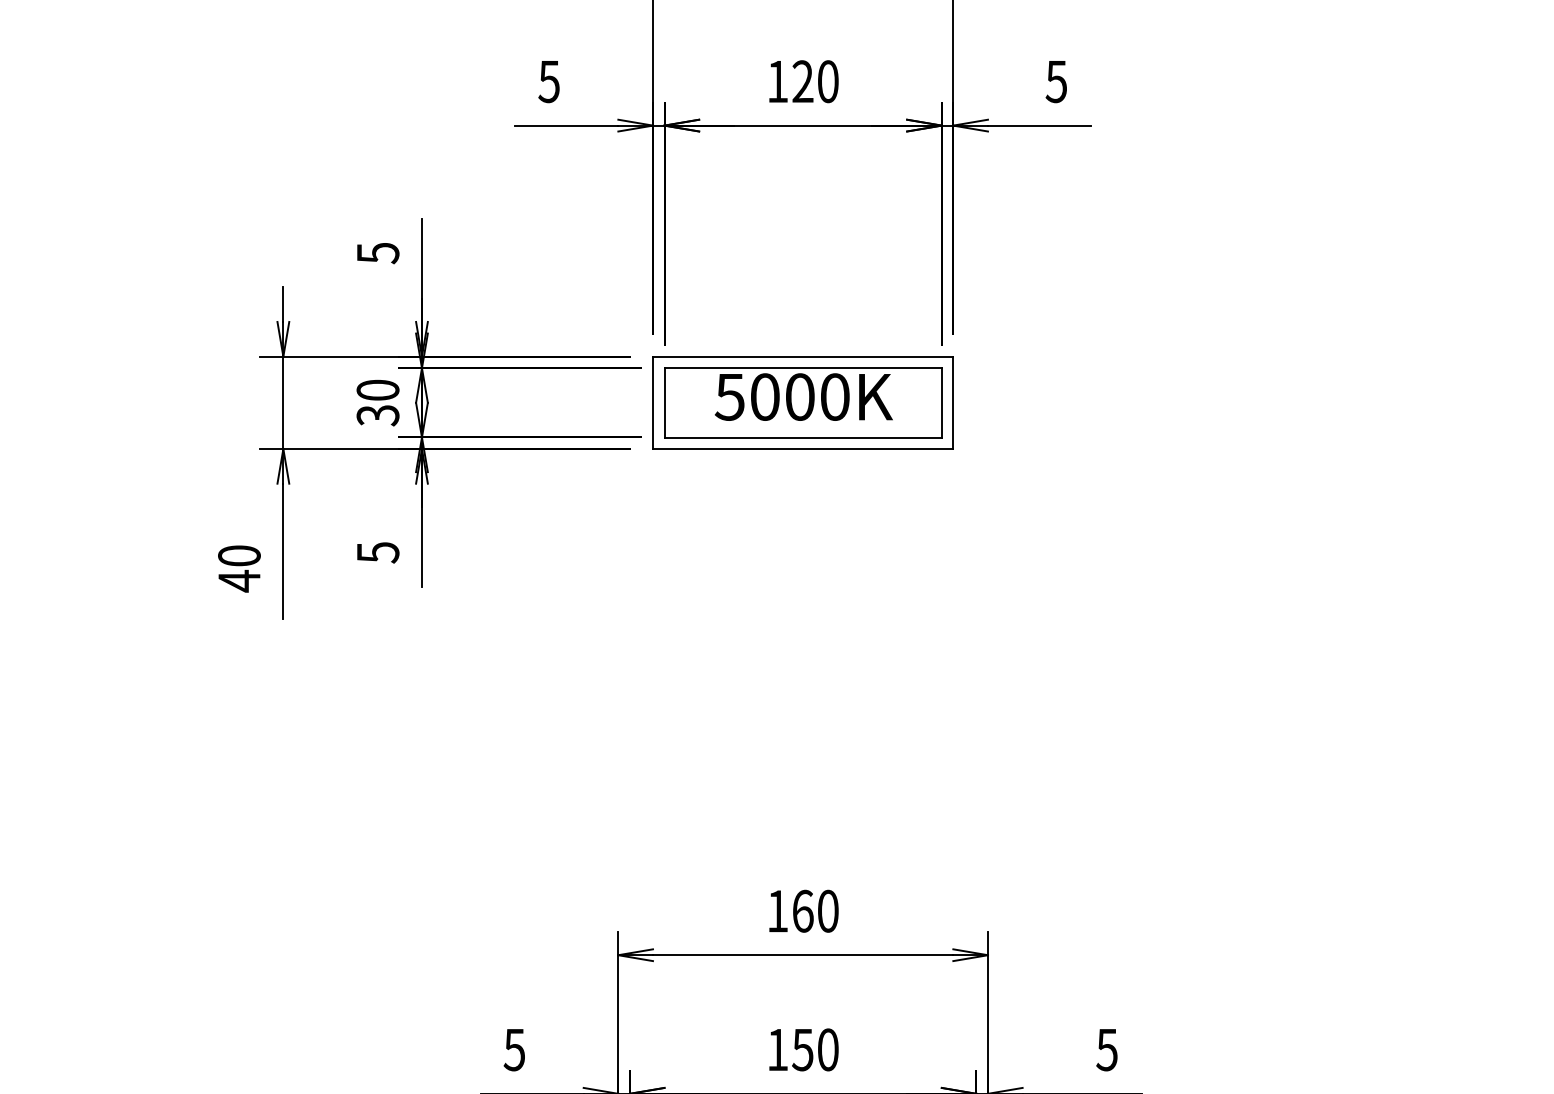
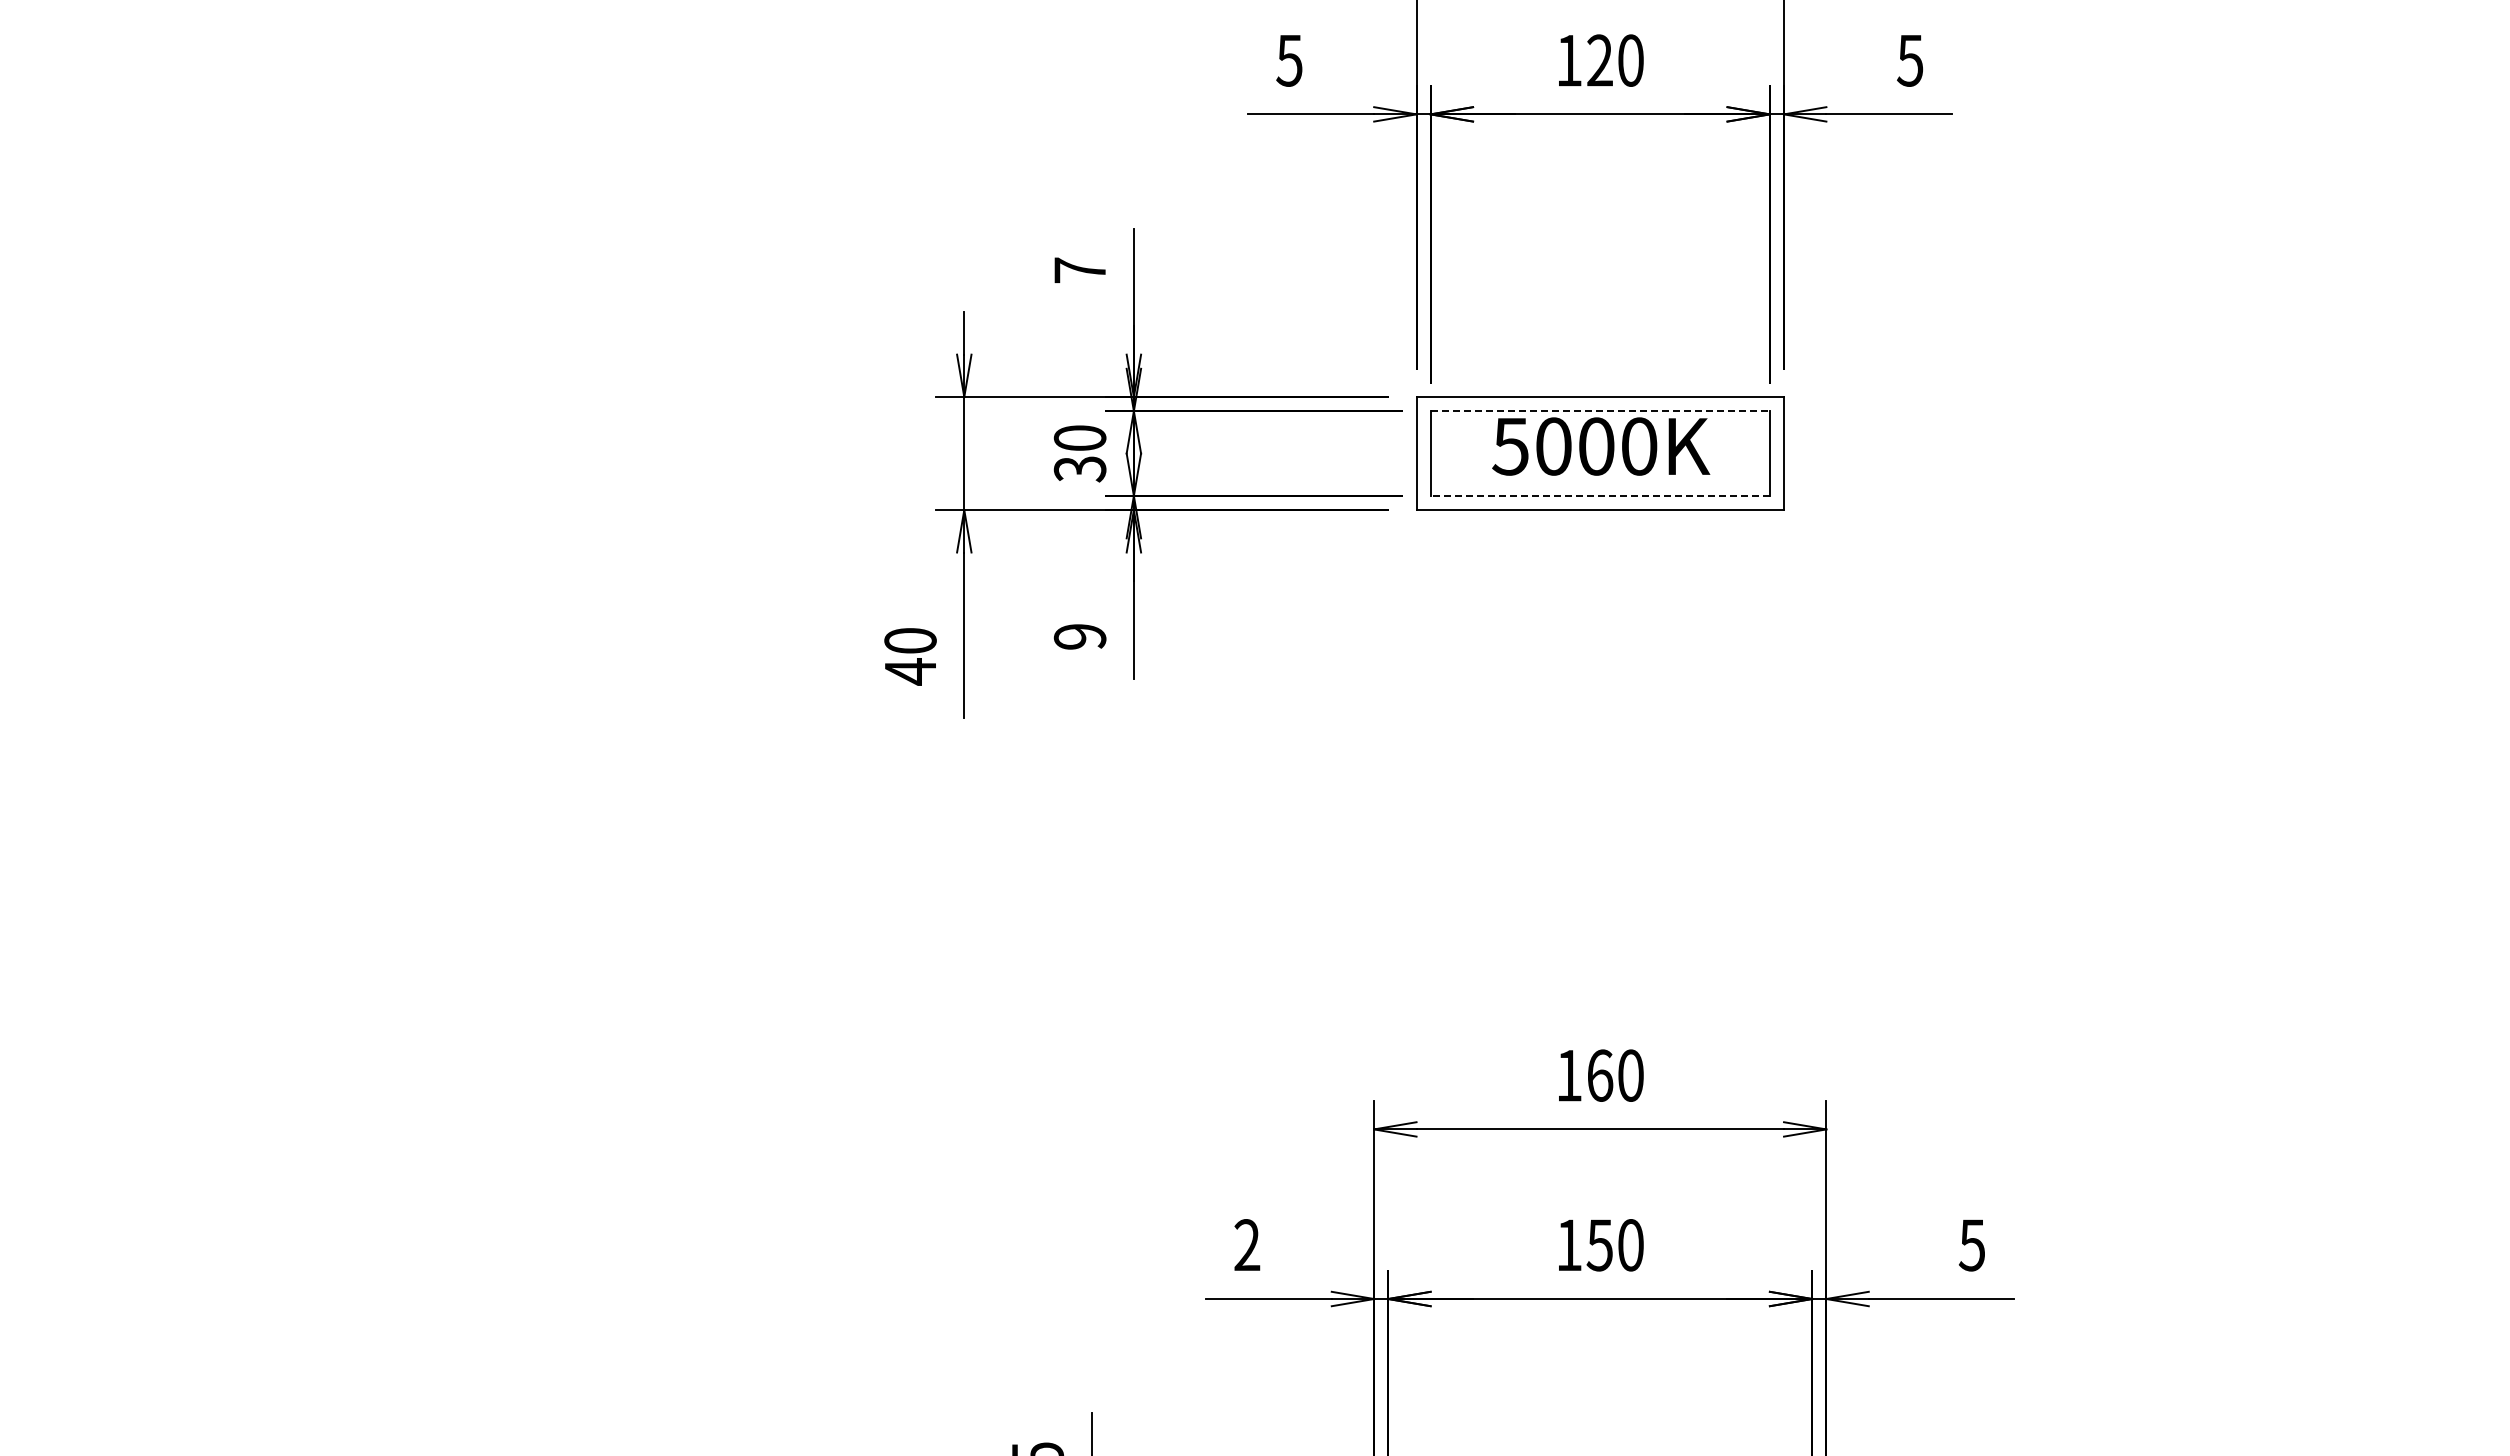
text: (378, 253) -> (1080, 270), 5 -> 7
line: (803, 368) -> (1600, 411), solid -> dashed
line: (803, 437) -> (1600, 496), solid -> dashed
text: (377, 553) -> (1079, 637), 5 -> 9
text: (514, 1050) -> (1246, 1245), 5 -> 2

